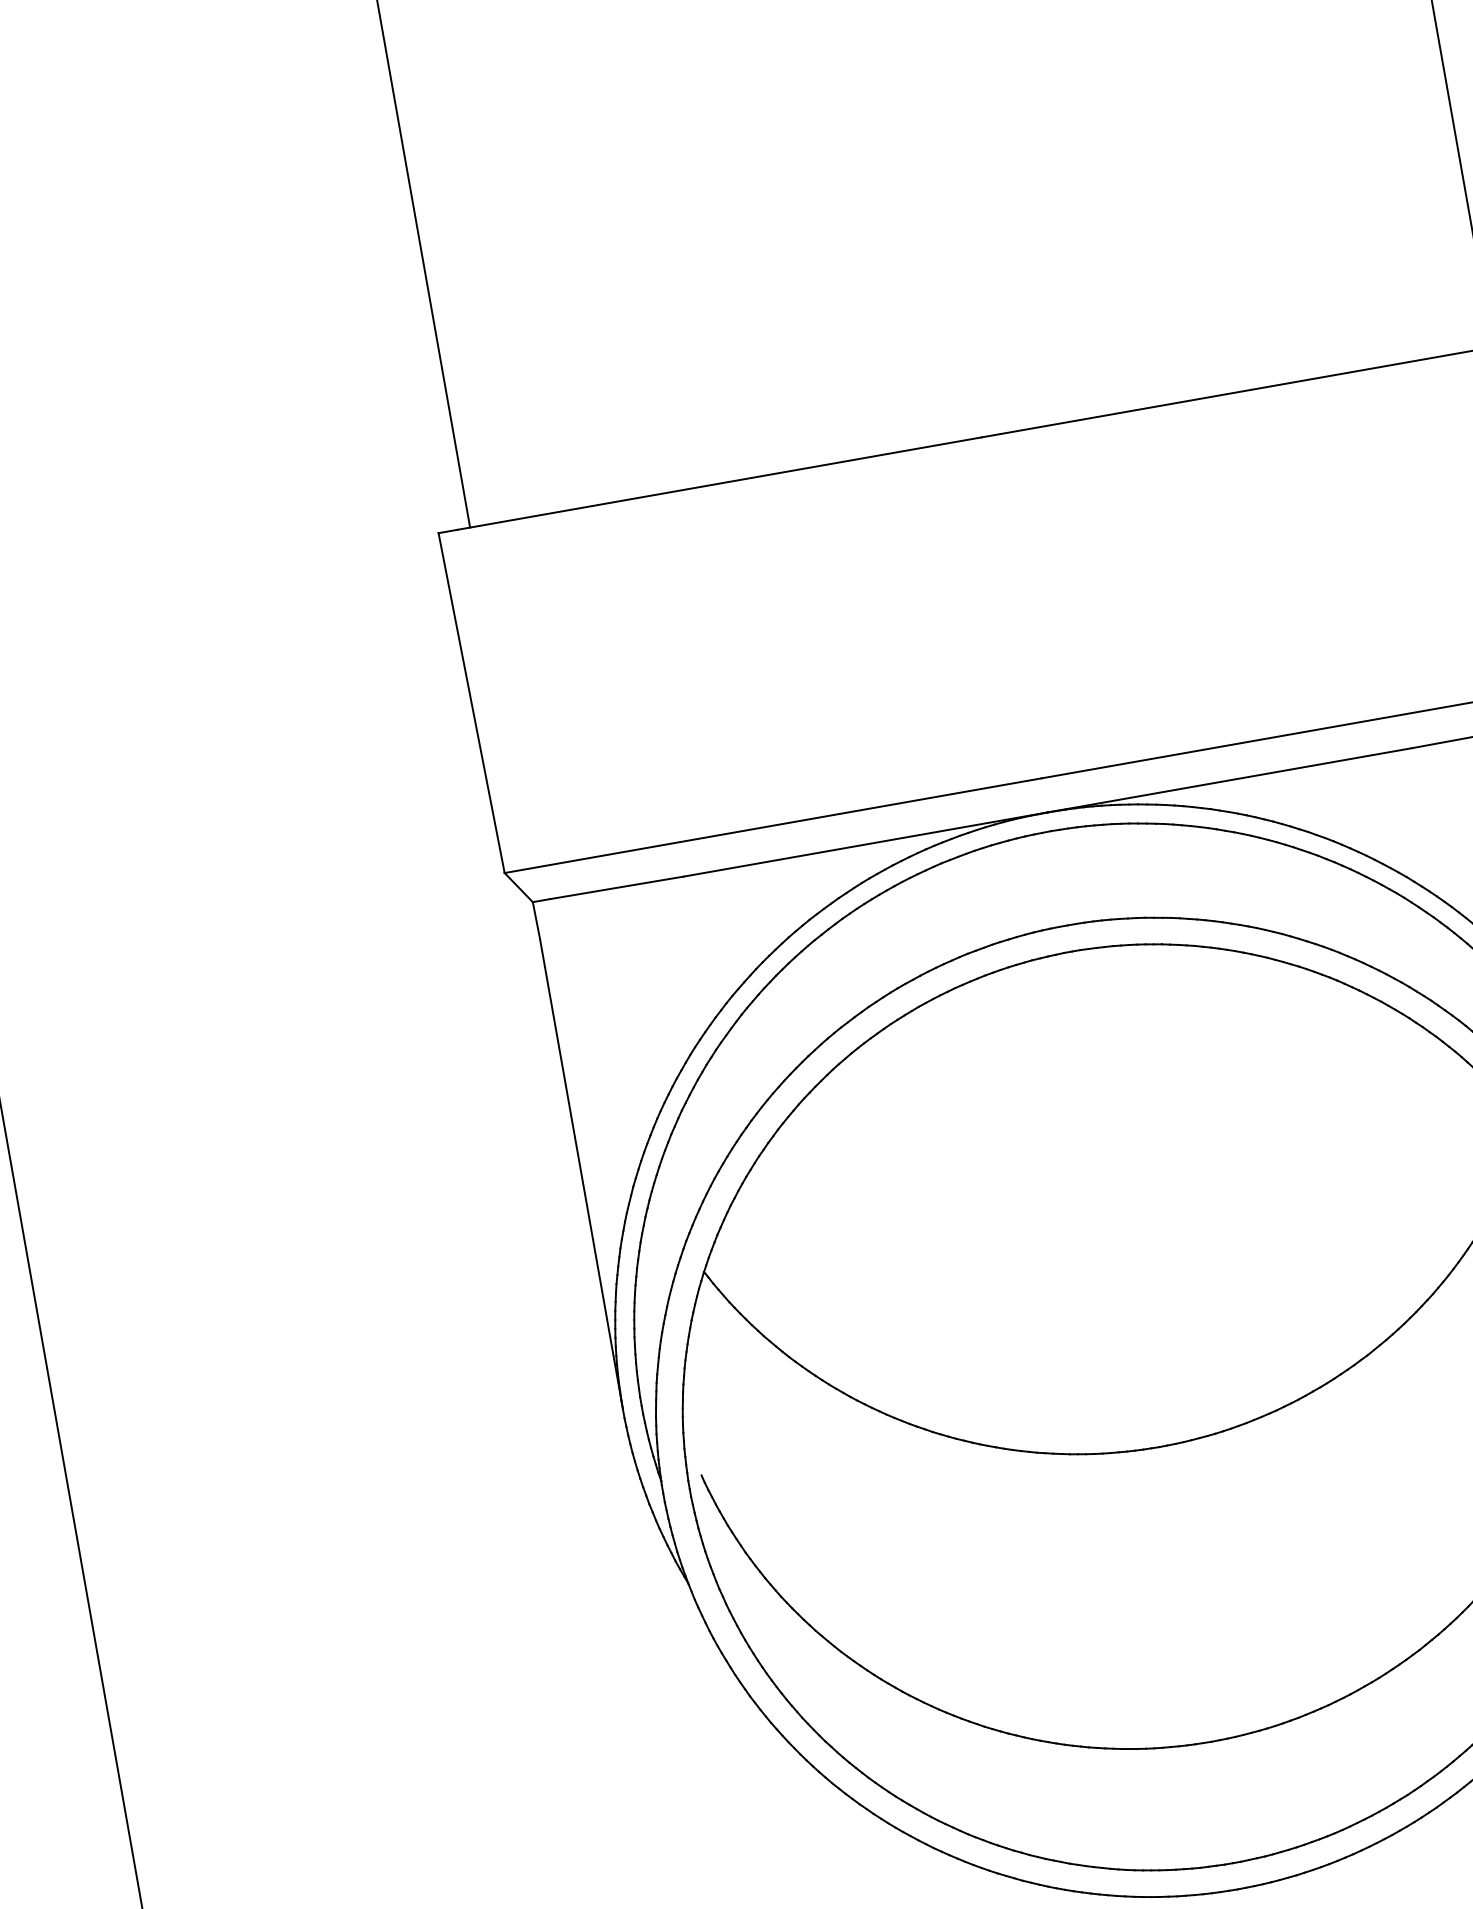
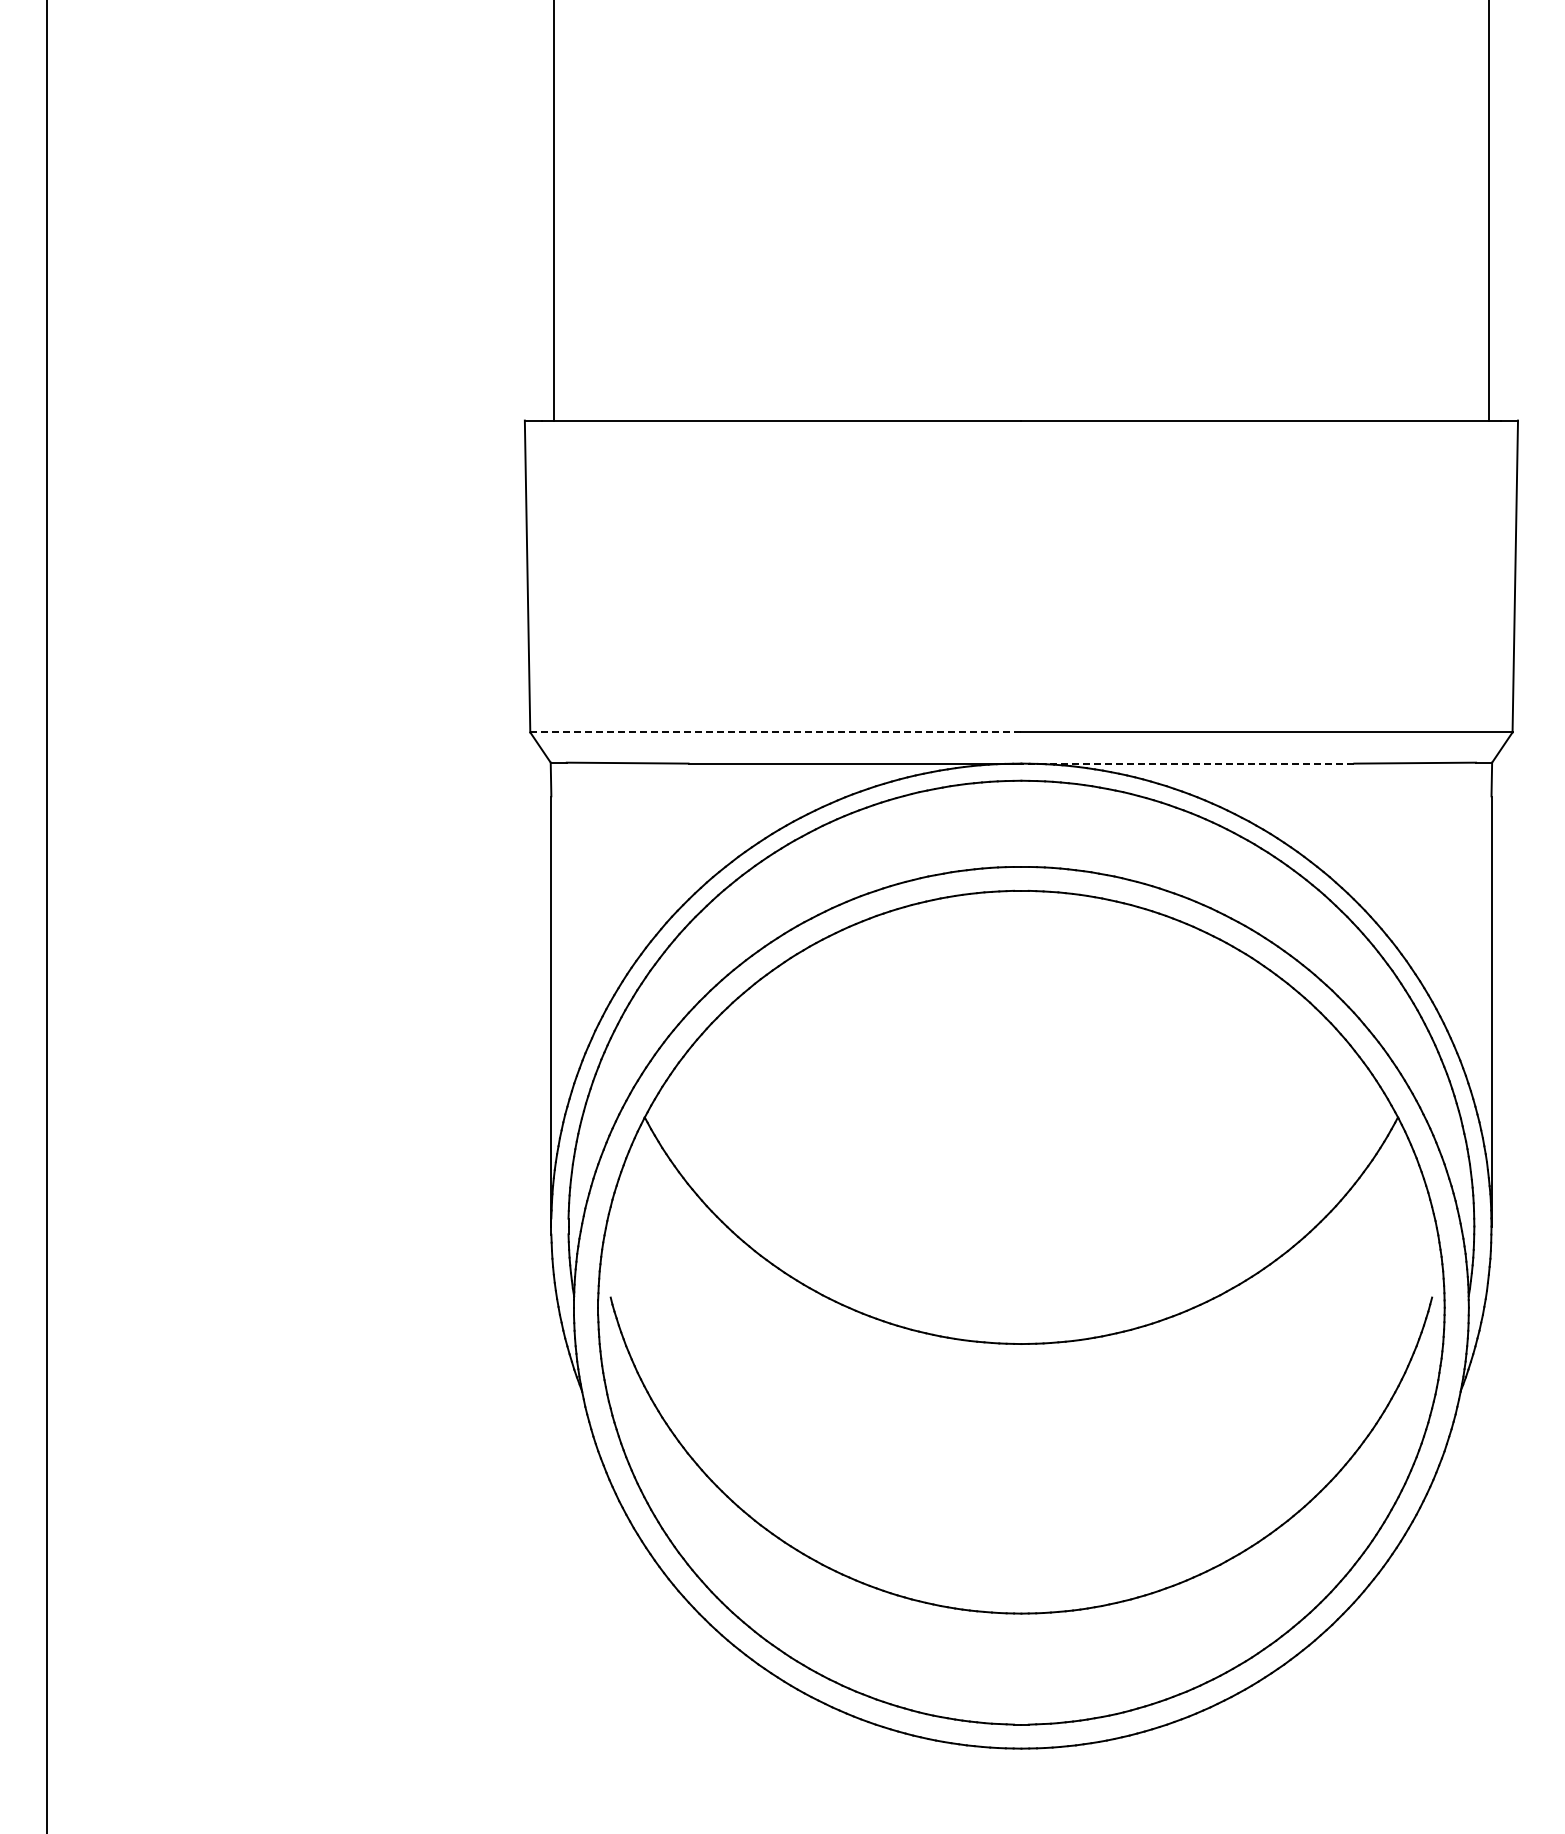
line: (1229, 780) -> (1187, 763), solid -> dashed
line: (772, 825) -> (775, 732), solid -> dashed

